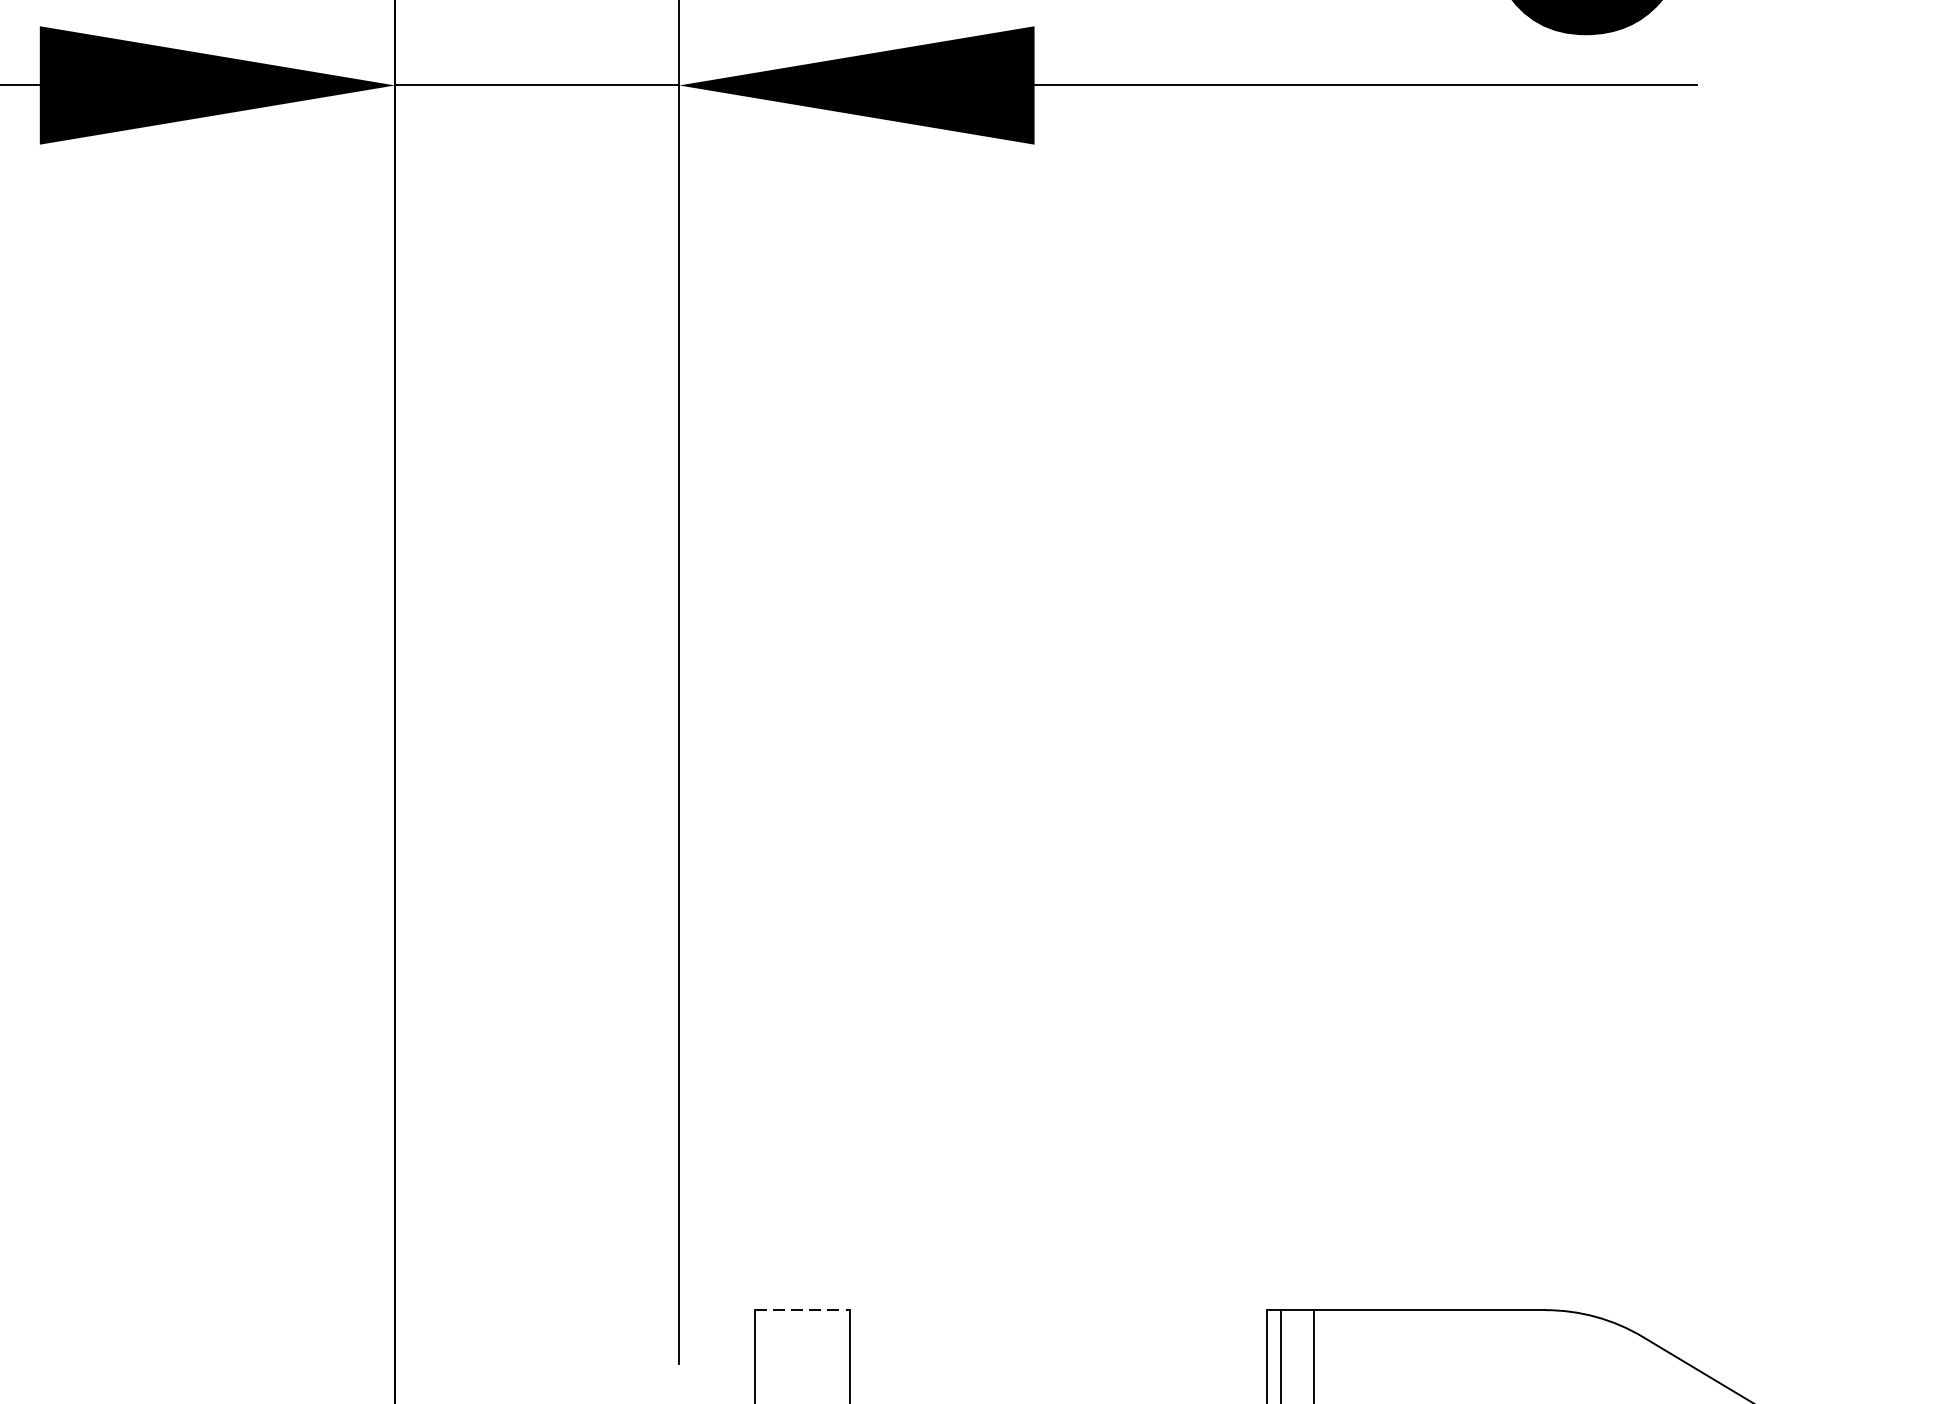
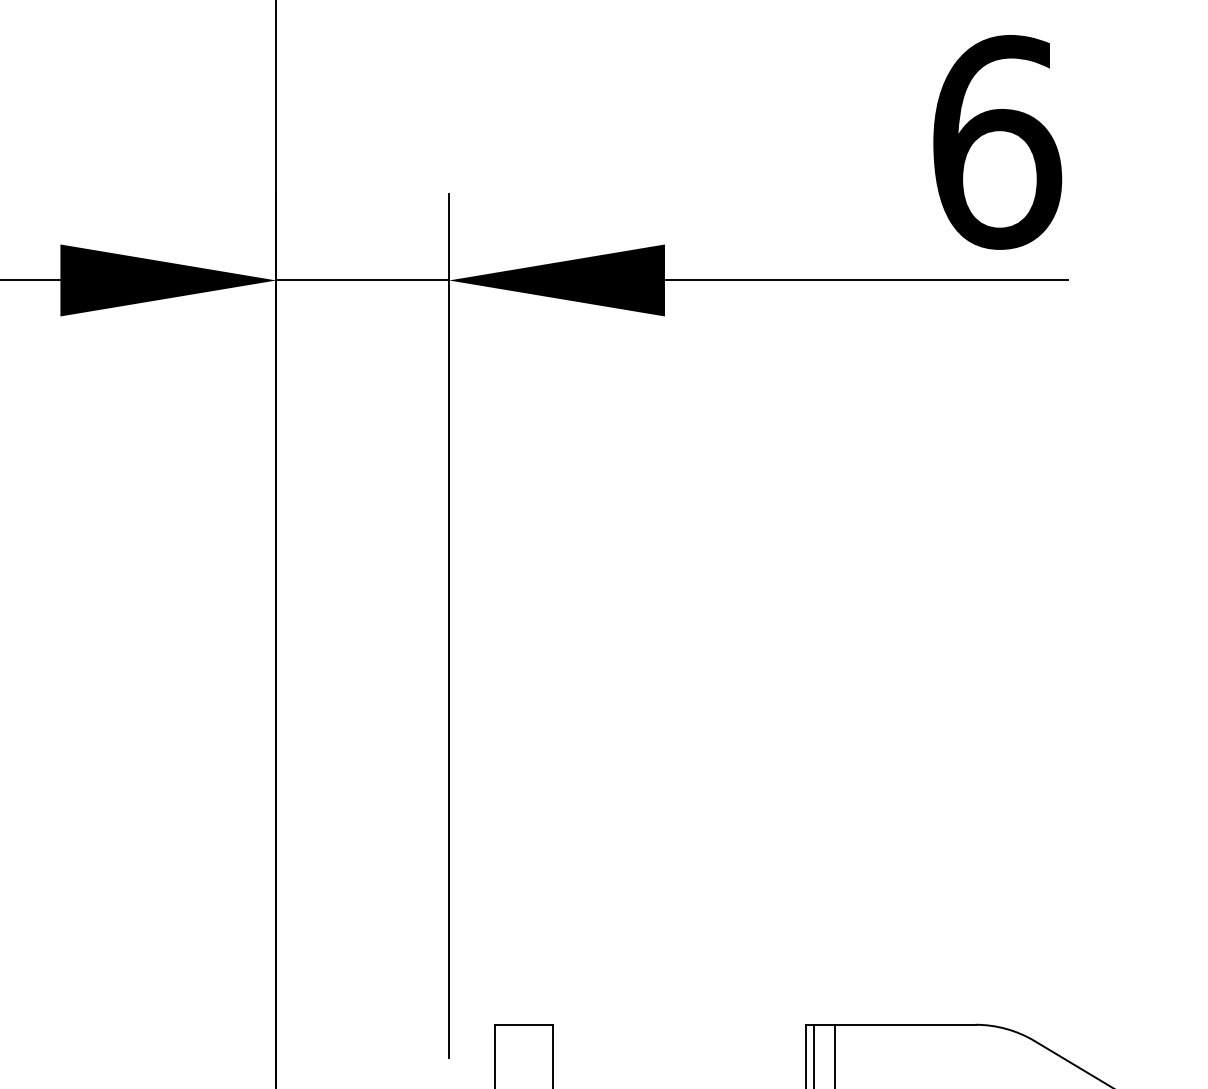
line: (801, 1309) -> (523, 1024), dashed -> solid

